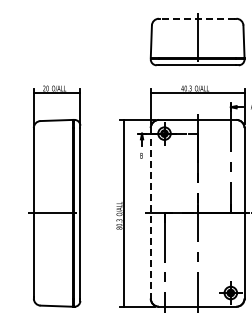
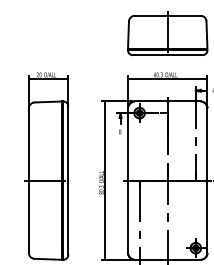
line: (197, 18) -> (167, 15), dashed -> solid
line: (150, 213) -> (127, 180), dashed -> solid

